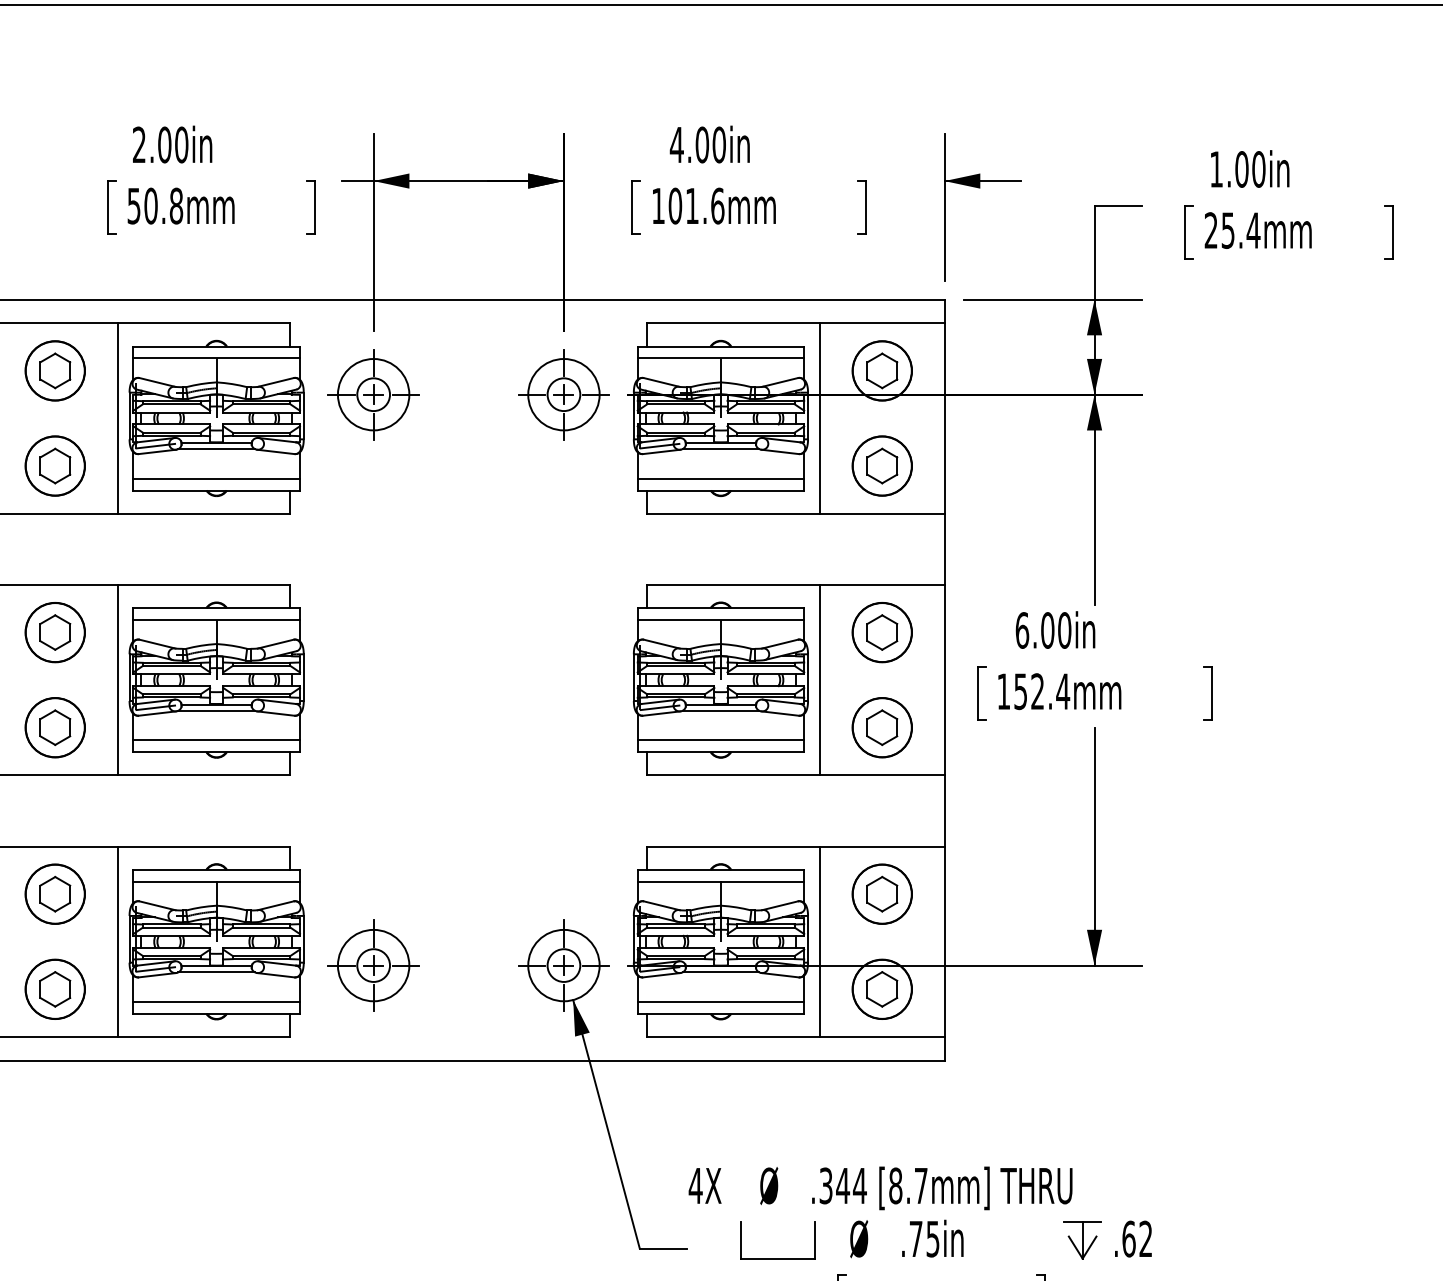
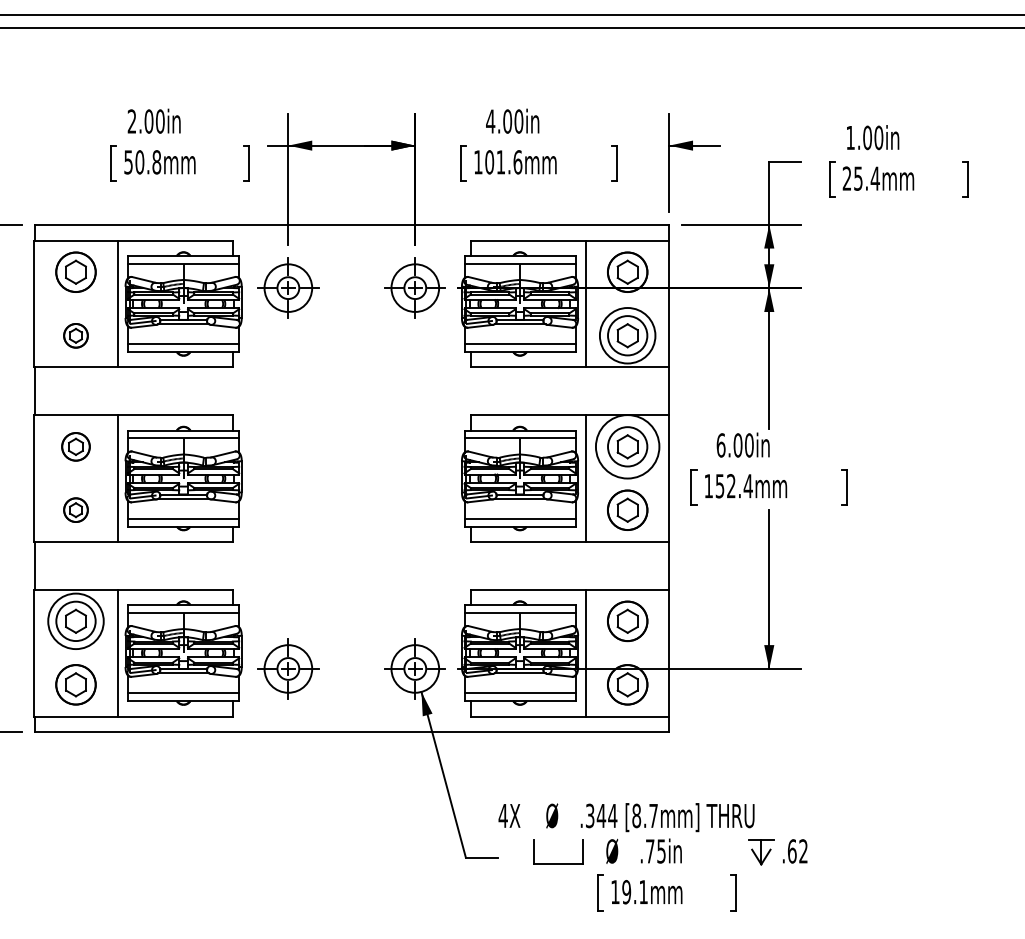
part: (54, 465) -> (75, 335), size x0.6
circle: (882, 465) -> (627, 335), size x1.4
part: (54, 632) -> (75, 446), size x0.7
circle: (882, 632) -> (627, 446), size x1.6
part: (54, 726) -> (75, 509), size x0.6
circle: (54, 894) -> (75, 621), size x1.4

